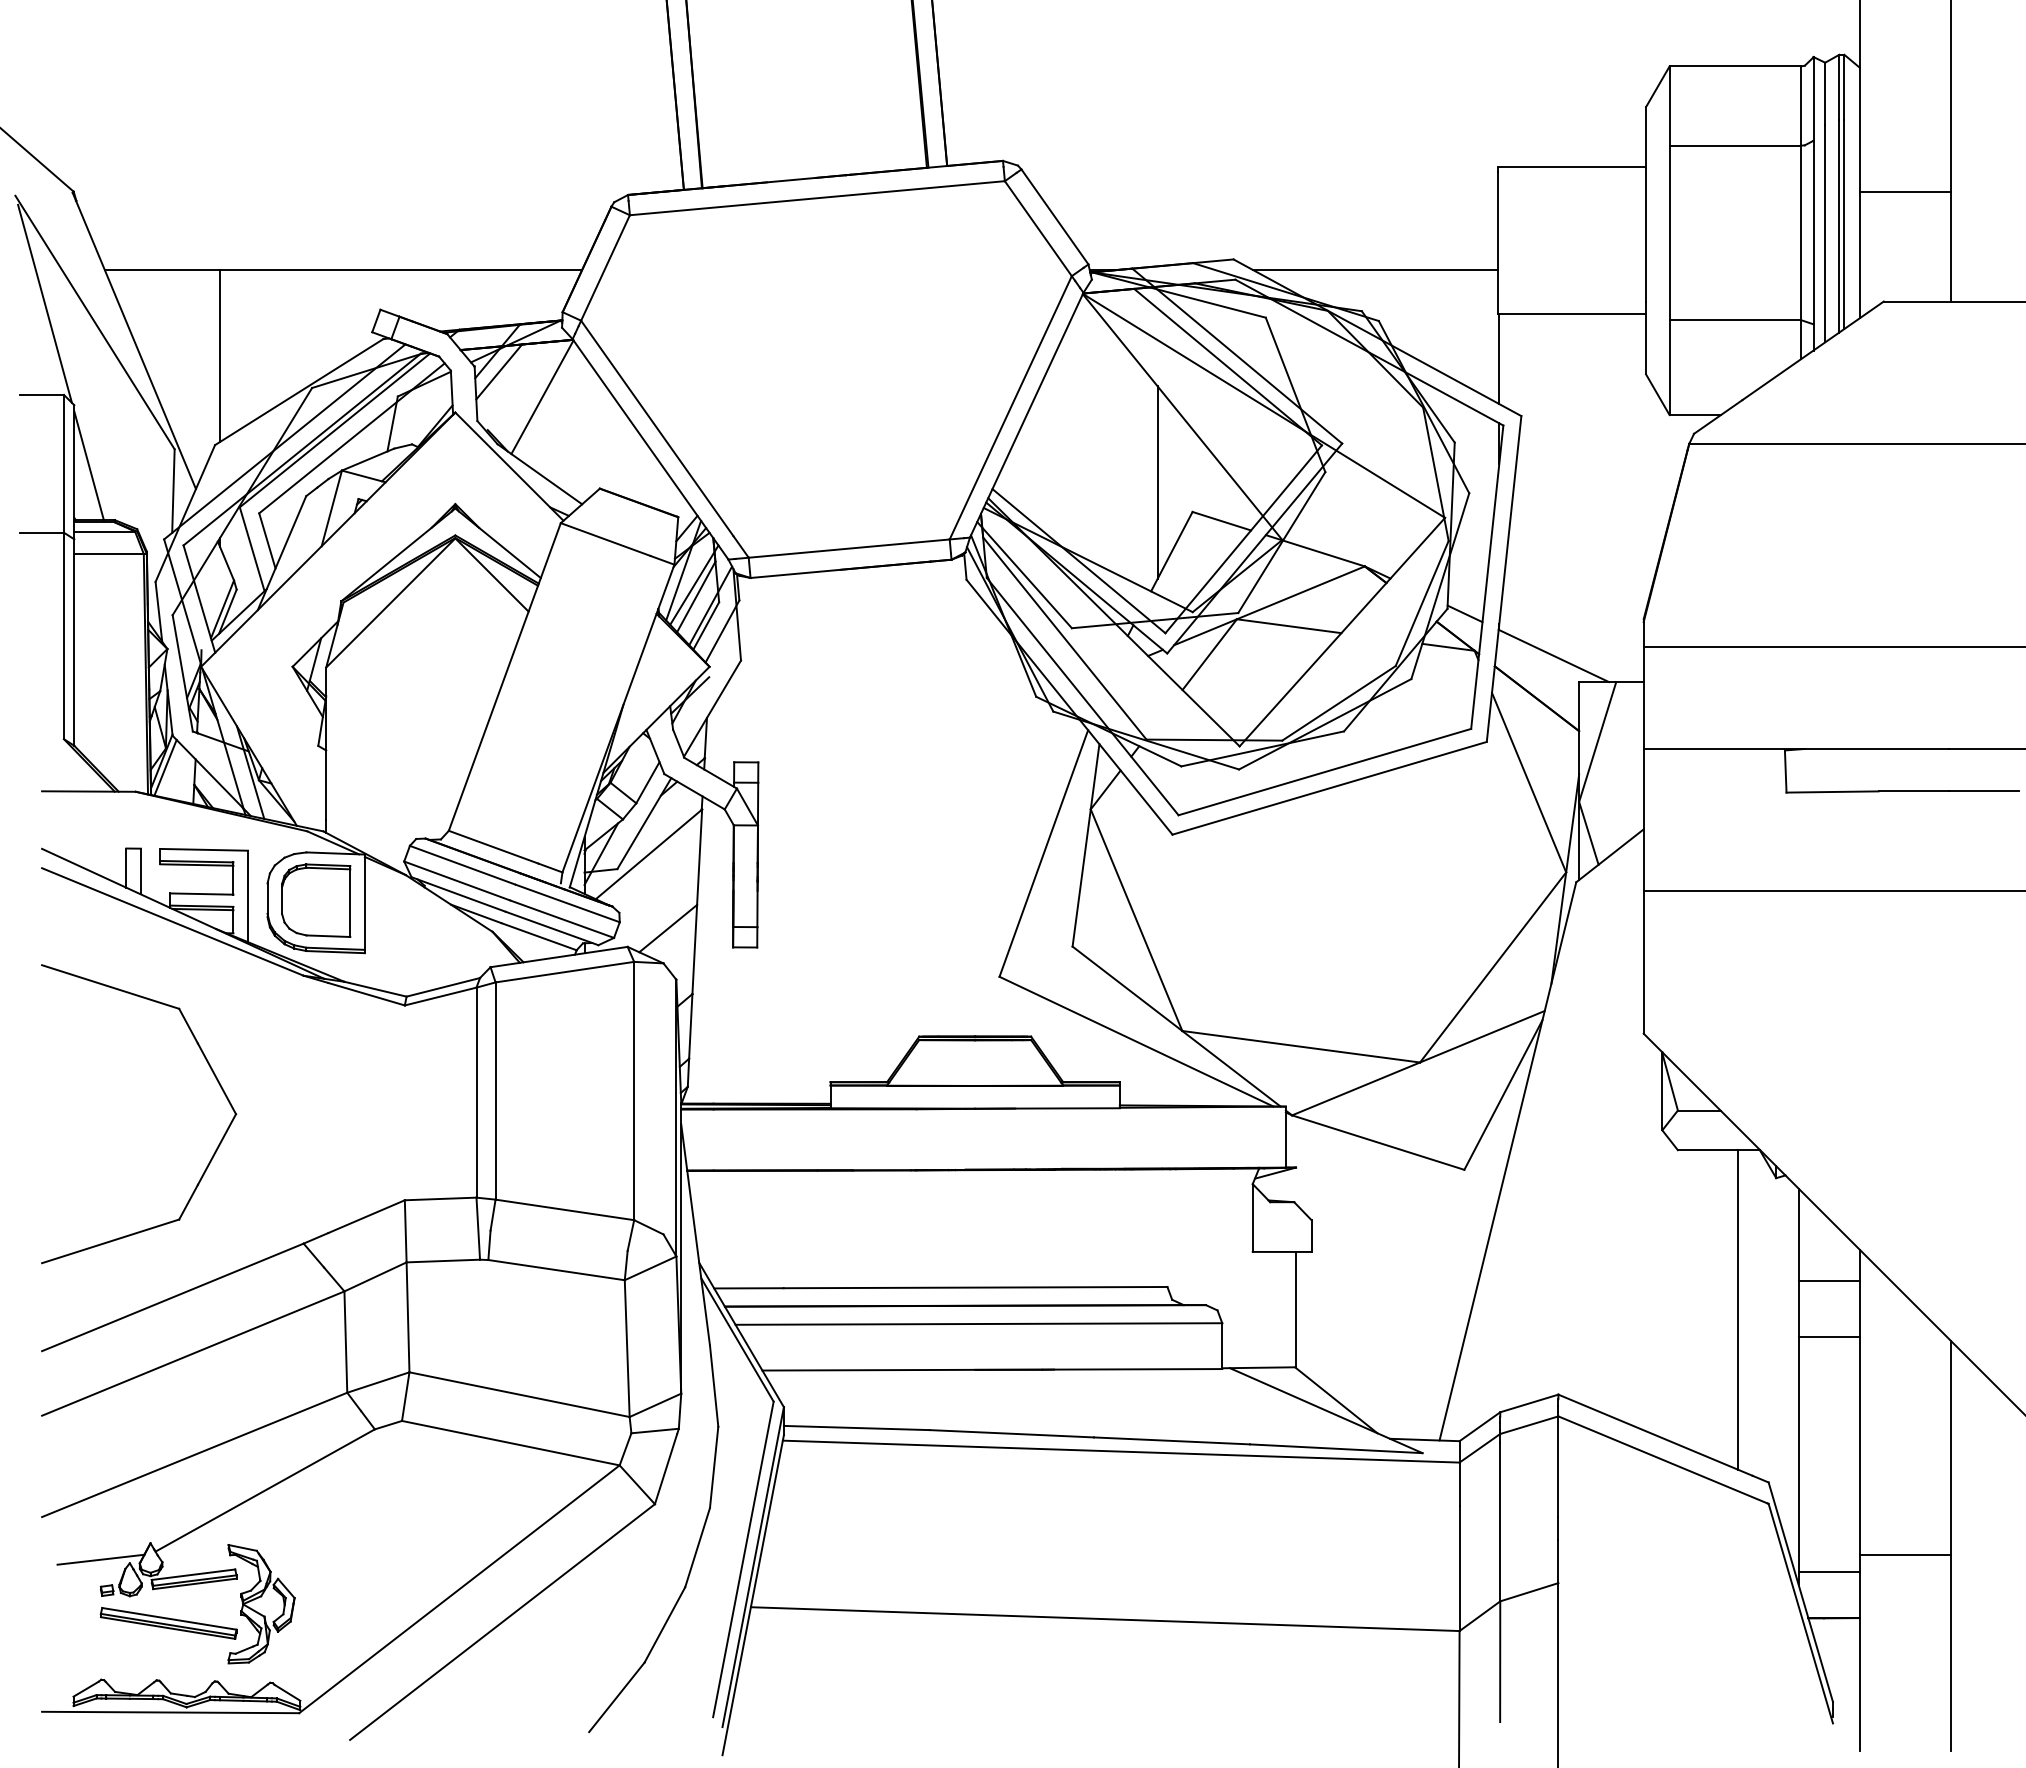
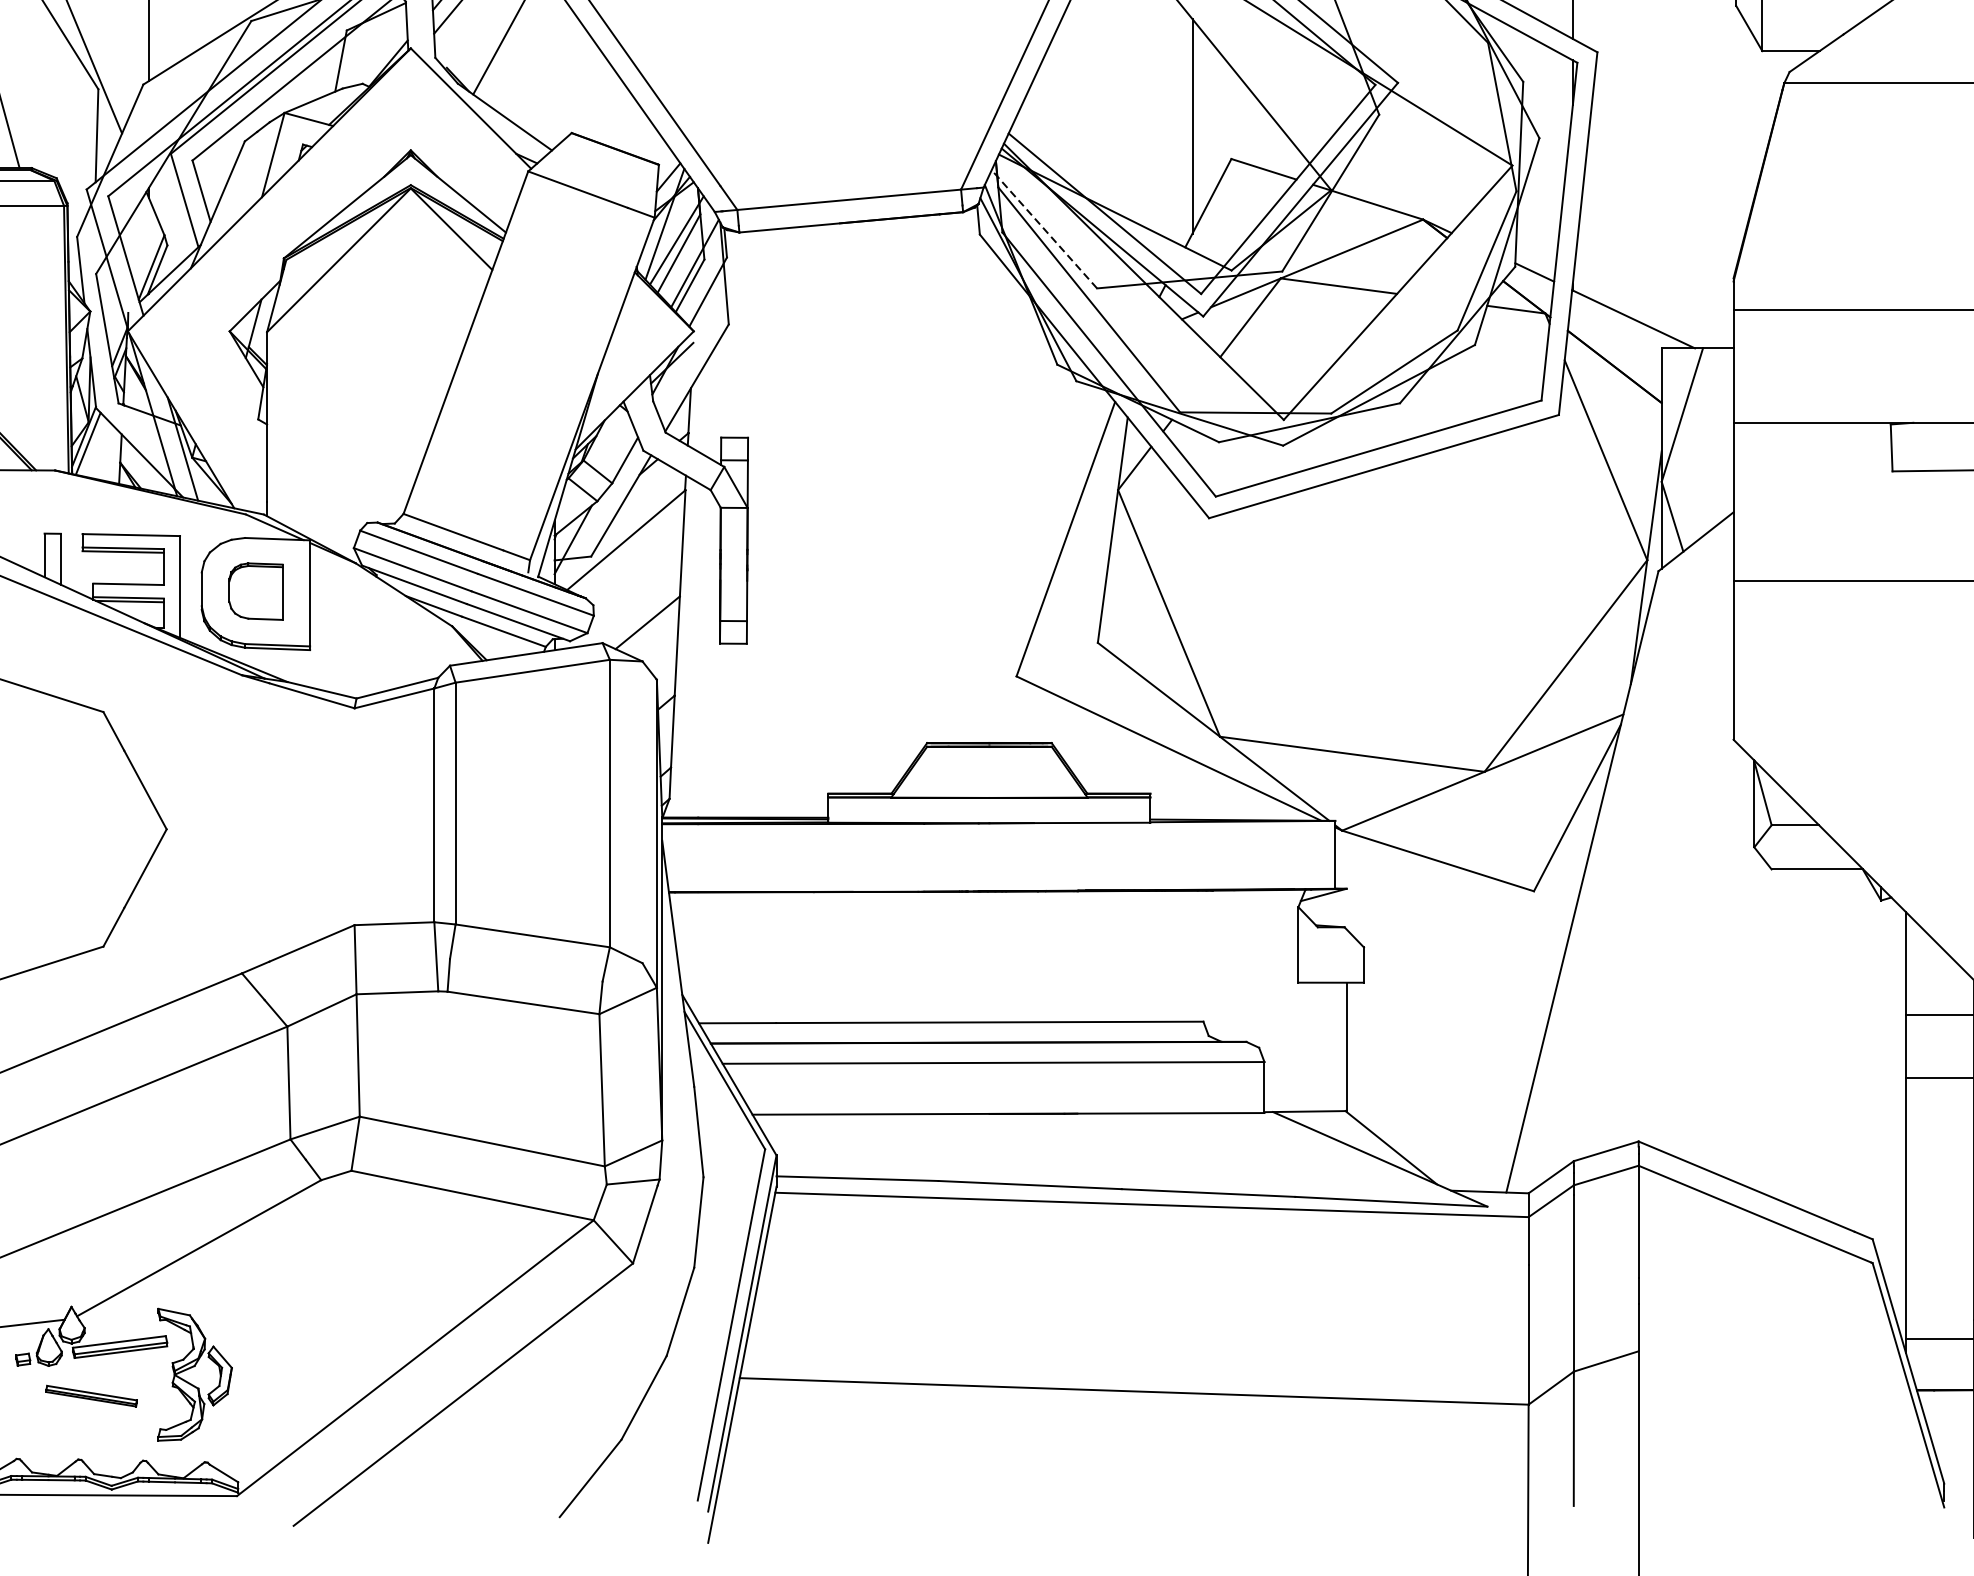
line: (1024, 574) -> (1044, 228), solid -> dashed
part: (316, 900) -> (256, 591), size x0.7
line: (1737, 1309) -> (1837, 1046), removed
part: (168, 1623) -> (91, 1396), size x0.6

